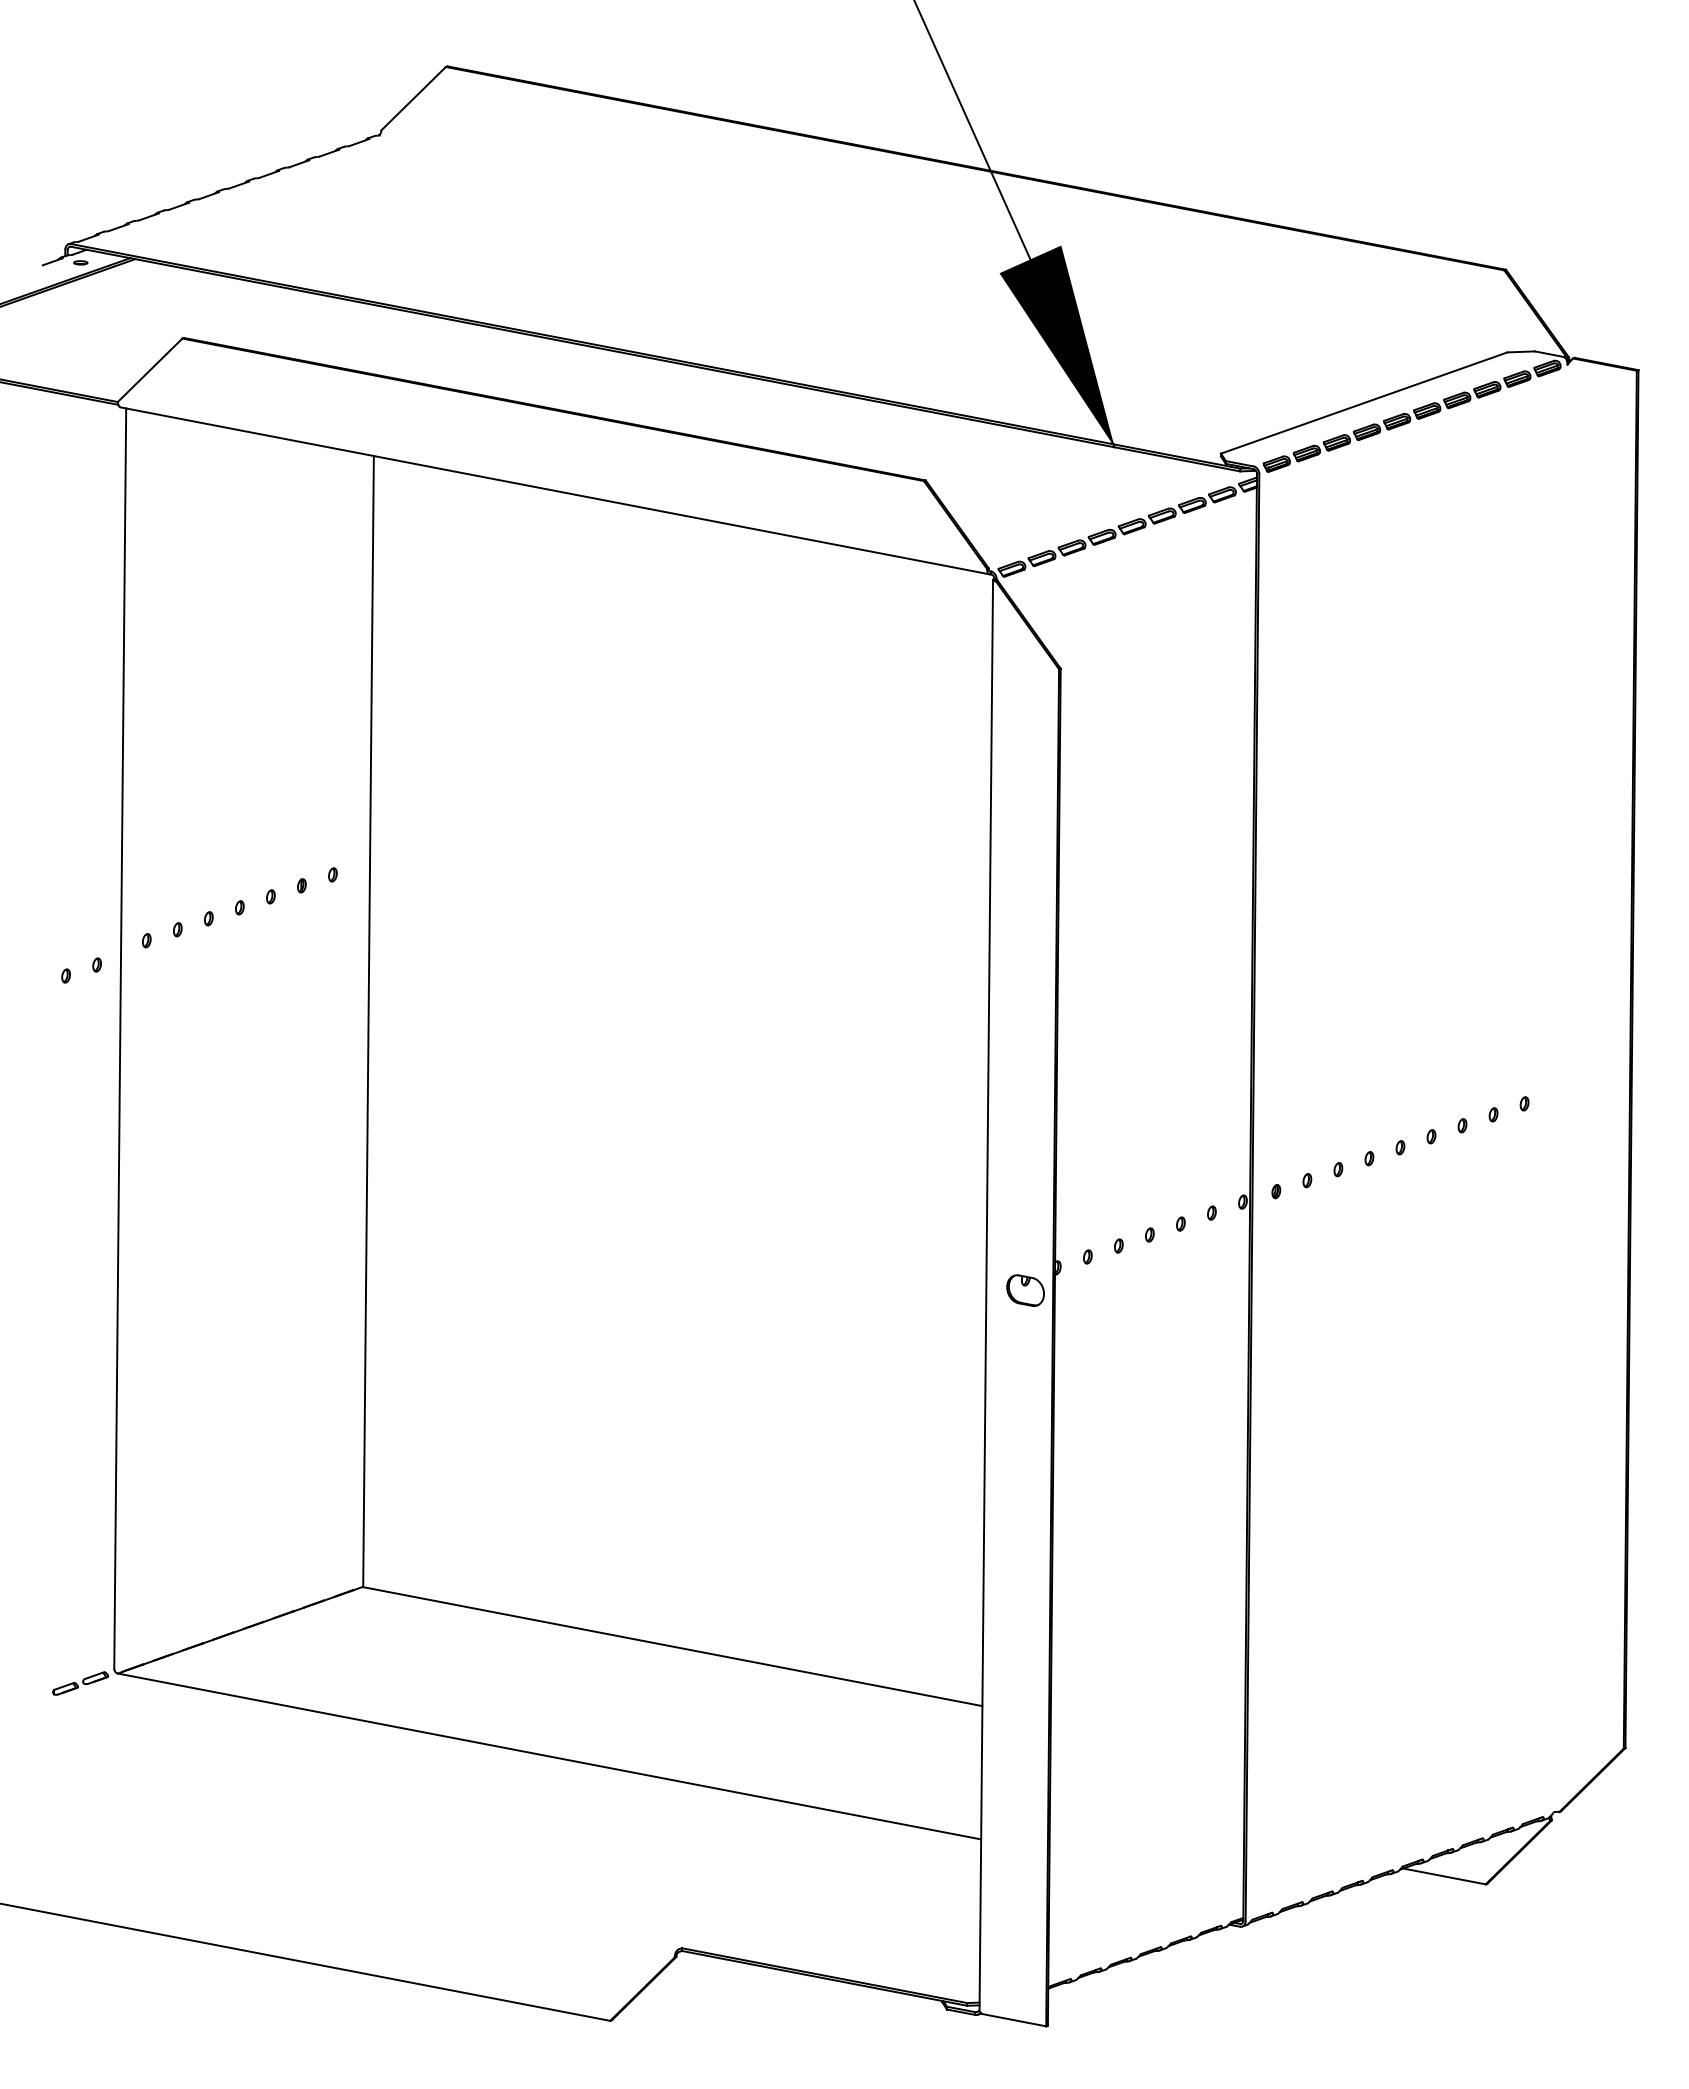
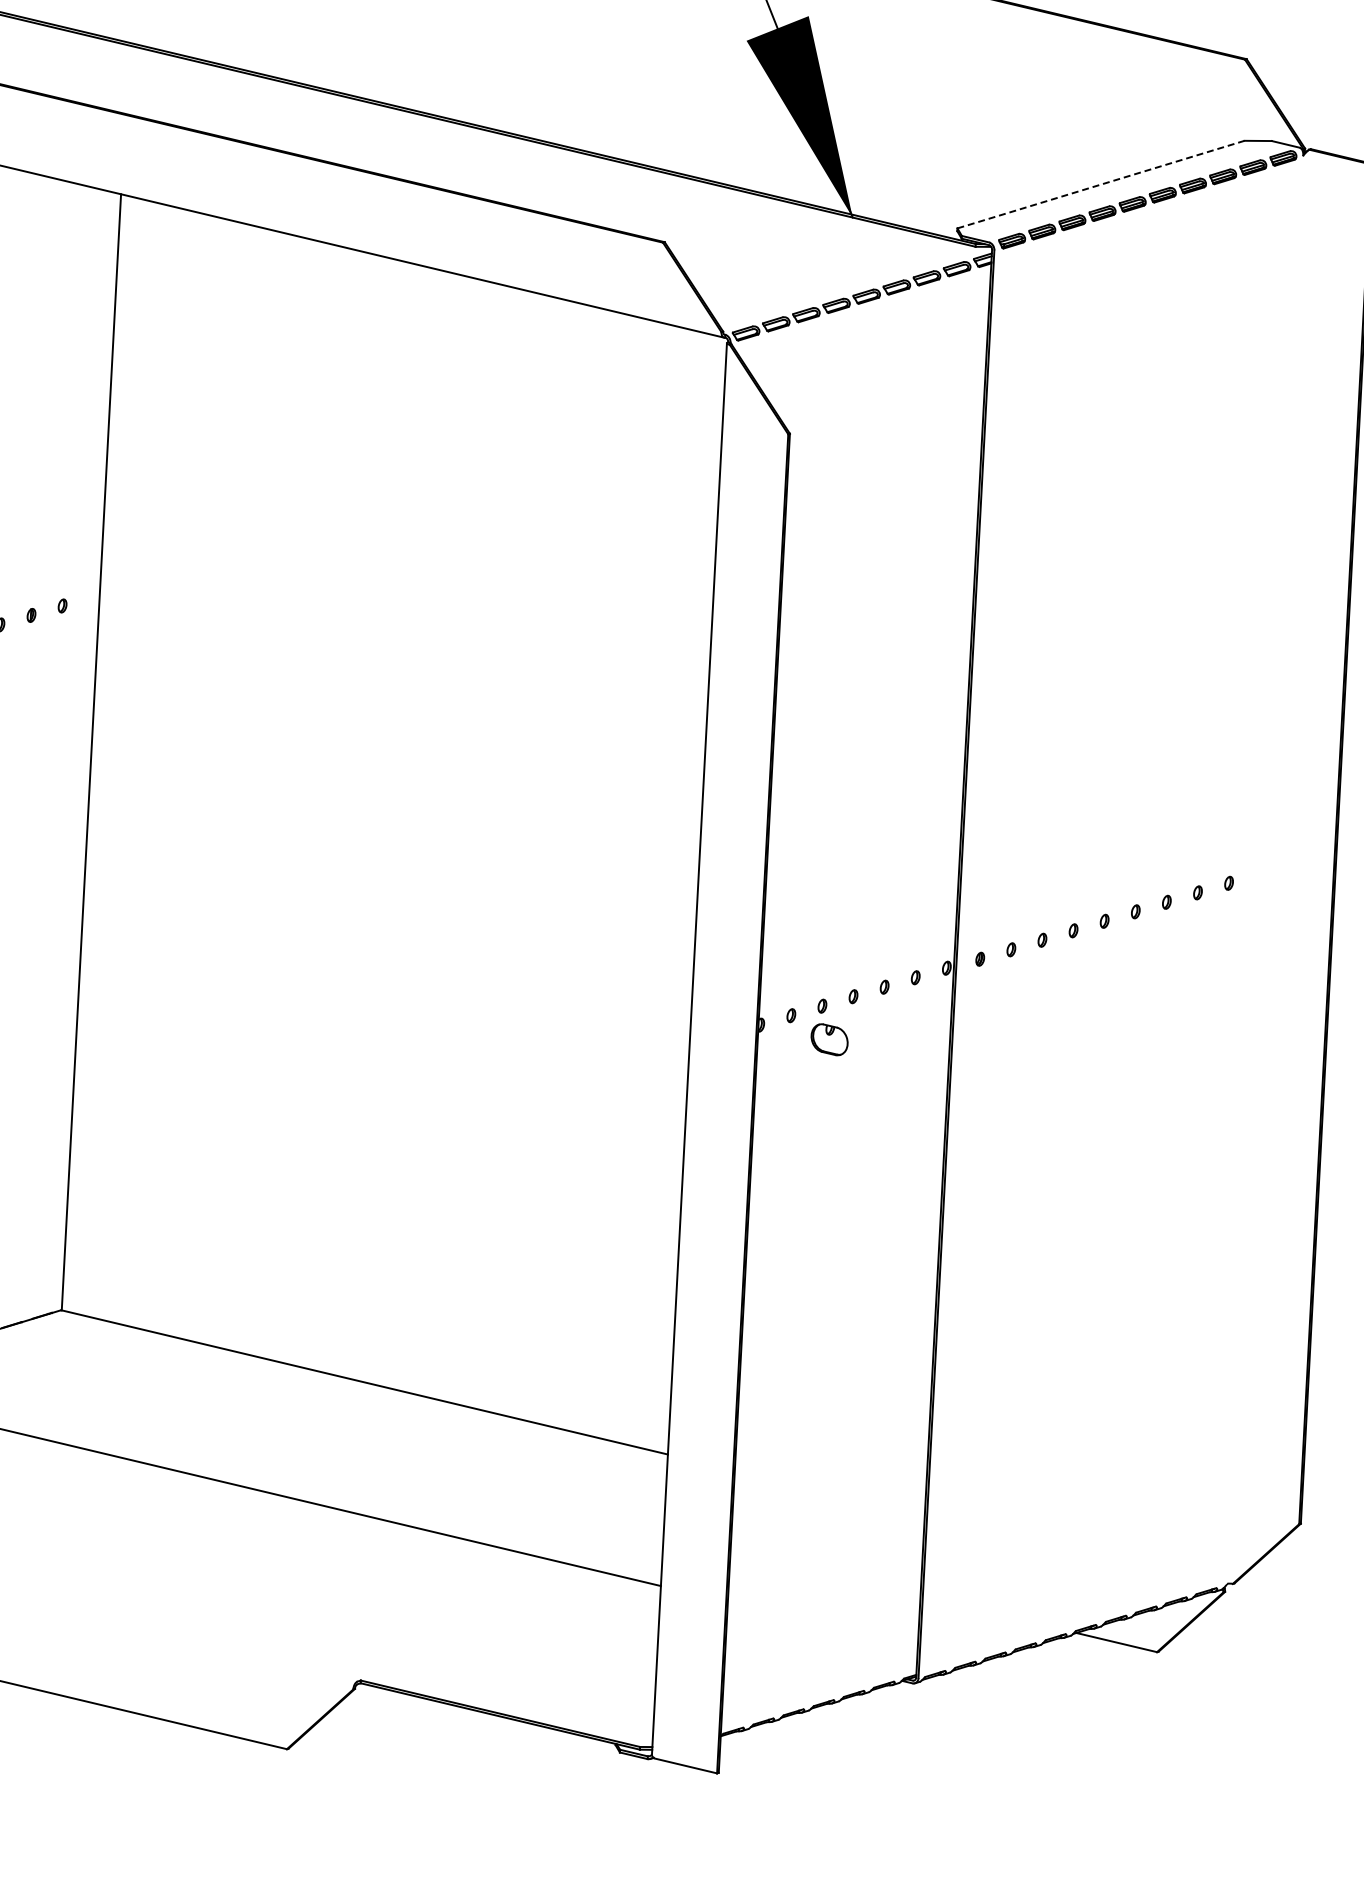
line: (1364, 403) -> (1101, 185), solid -> dashed
part: (1025, 1290) -> (829, 1039), moved

